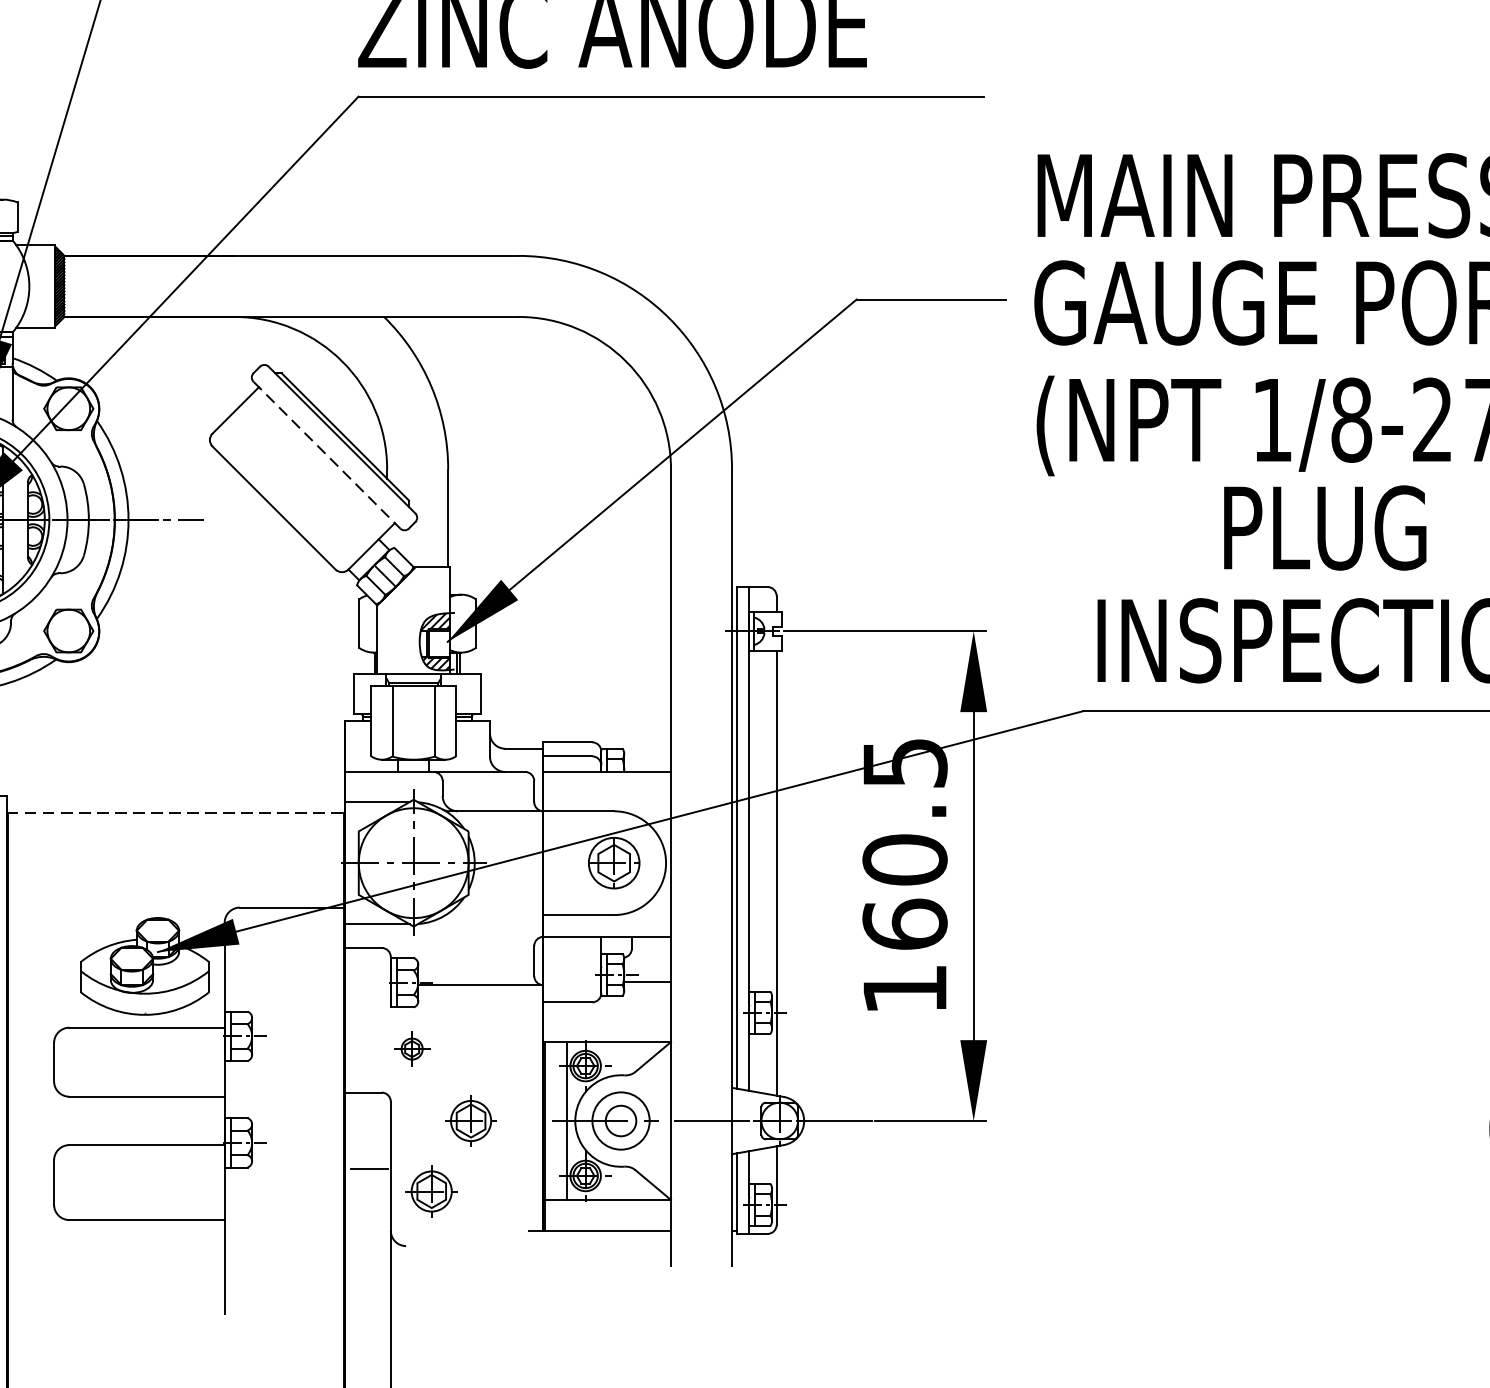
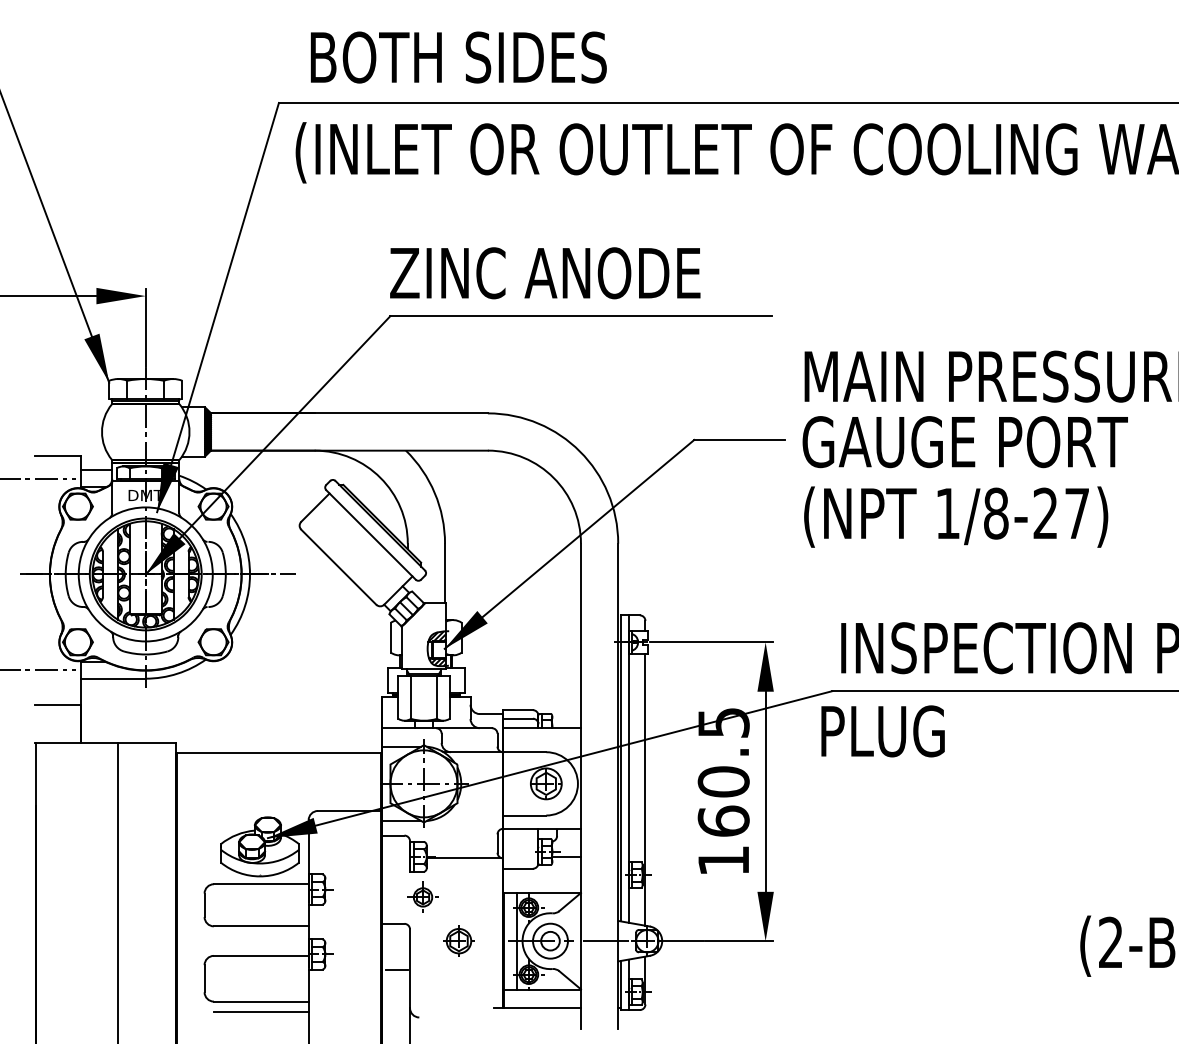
line: (327, 456) -> (371, 535), dashed -> solid
text: (1324, 528) -> (882, 731), moved
line: (175, 813) -> (278, 753), dashed -> solid
part: (411, 1047) -> (422, 896), size x1.43
part: (430, 1190) -> (434, 983), removed
line: (145, 1237) -> (260, 1012), added

